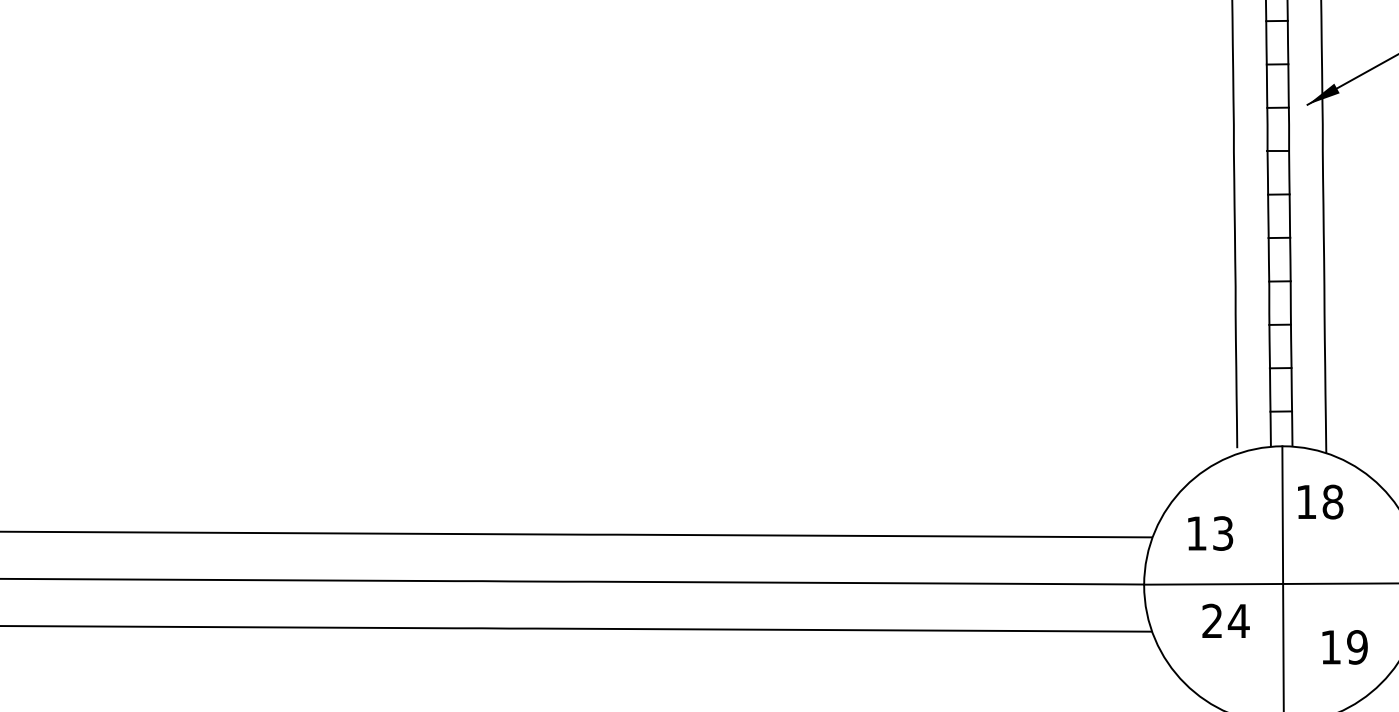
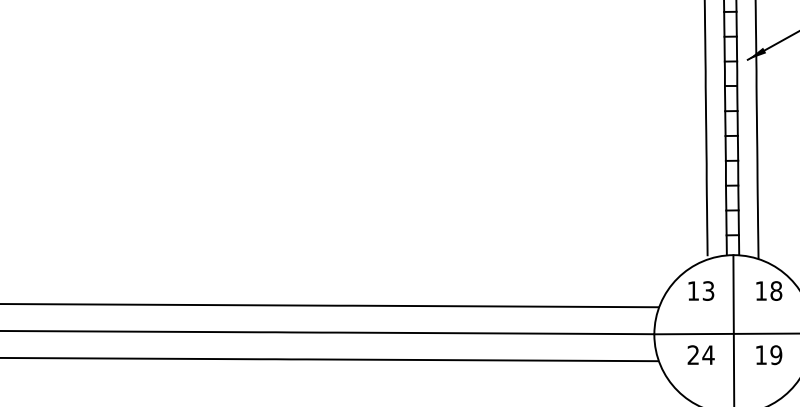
text: (1320, 501) -> (769, 290), moved
text: (1210, 532) -> (701, 290), moved
text: (1345, 647) -> (769, 355), moved

